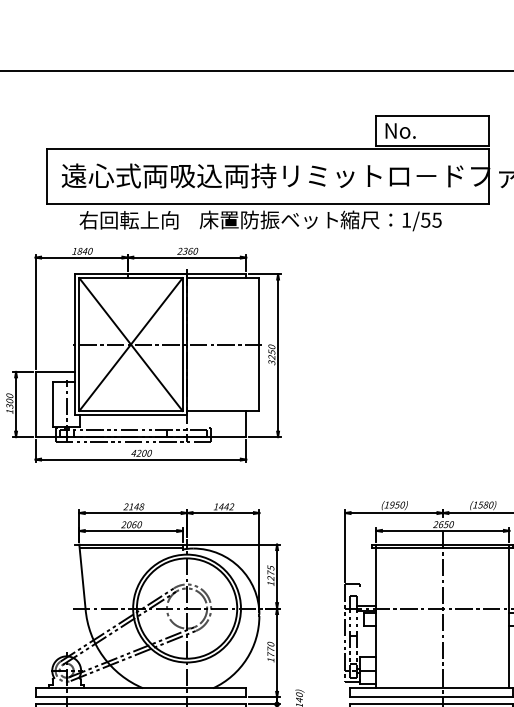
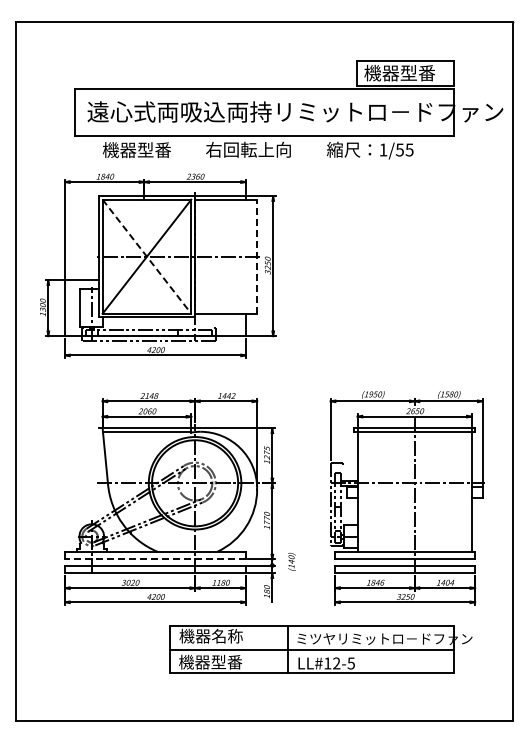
text: (425, 129) -> (399, 72), No. -> 機器型番
text: (269, 219) -> (265, 149), 床置防振ベット -> 右回転上向
text: (129, 220) -> (145, 150), 右回転上向 -> 機器型番
line: (259, 344) -> (257, 256), solid -> dashed
line: (131, 345) -> (147, 257), solid -> dashed
line: (139, 697) -> (154, 559), solid -> dashed

